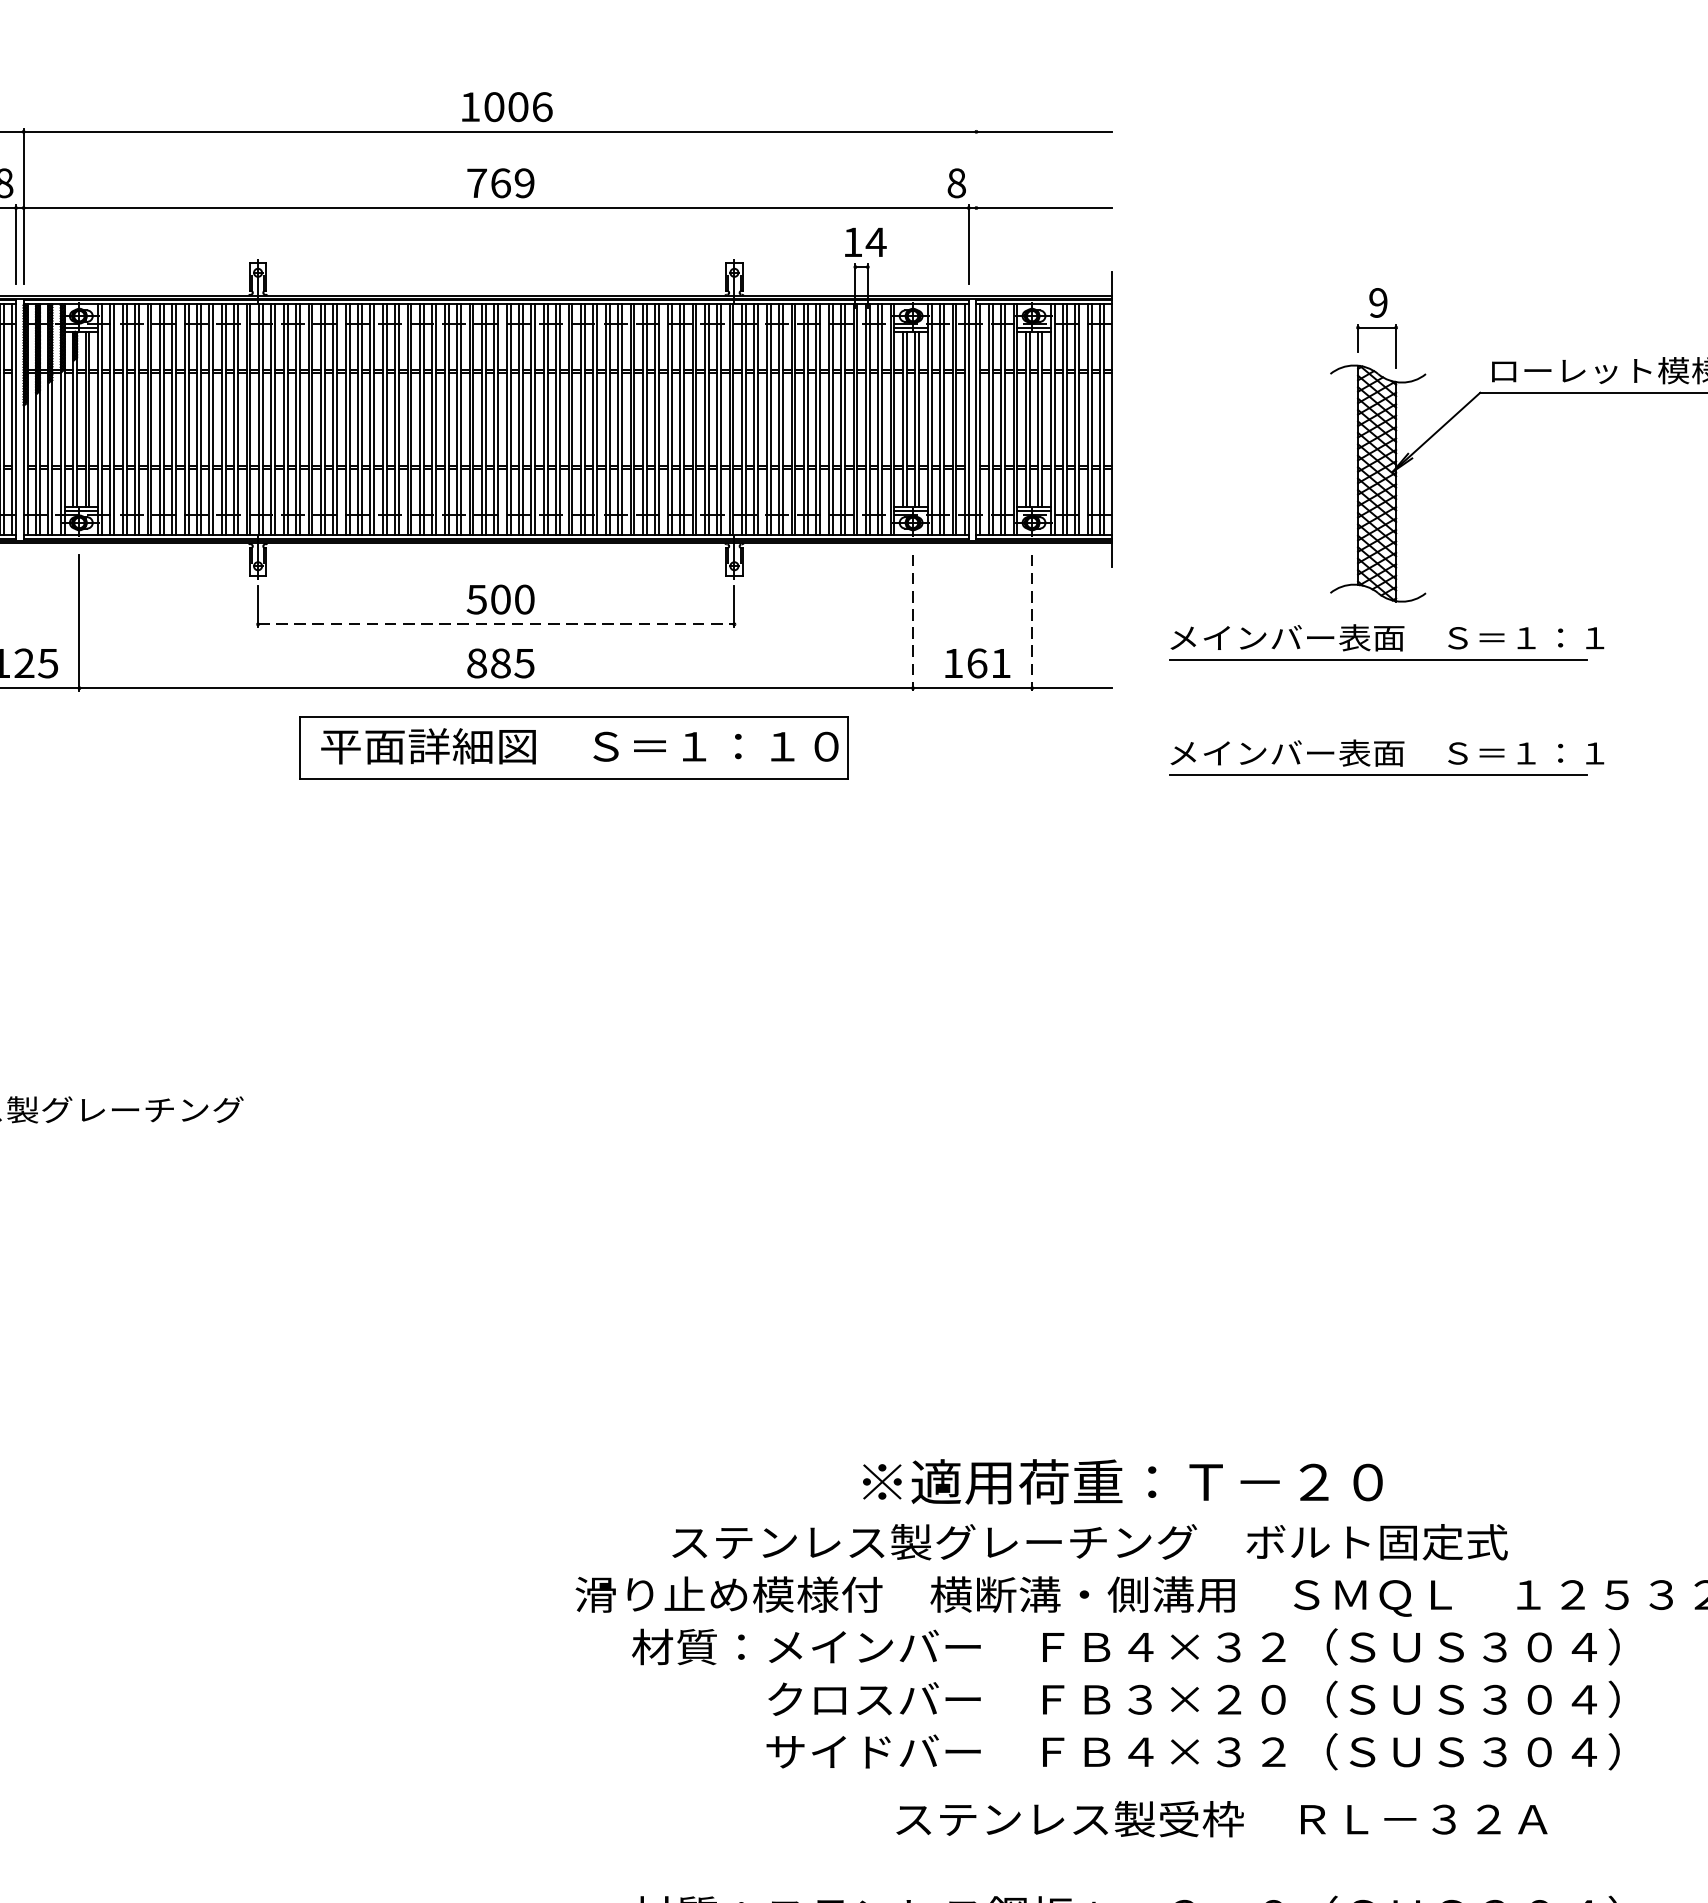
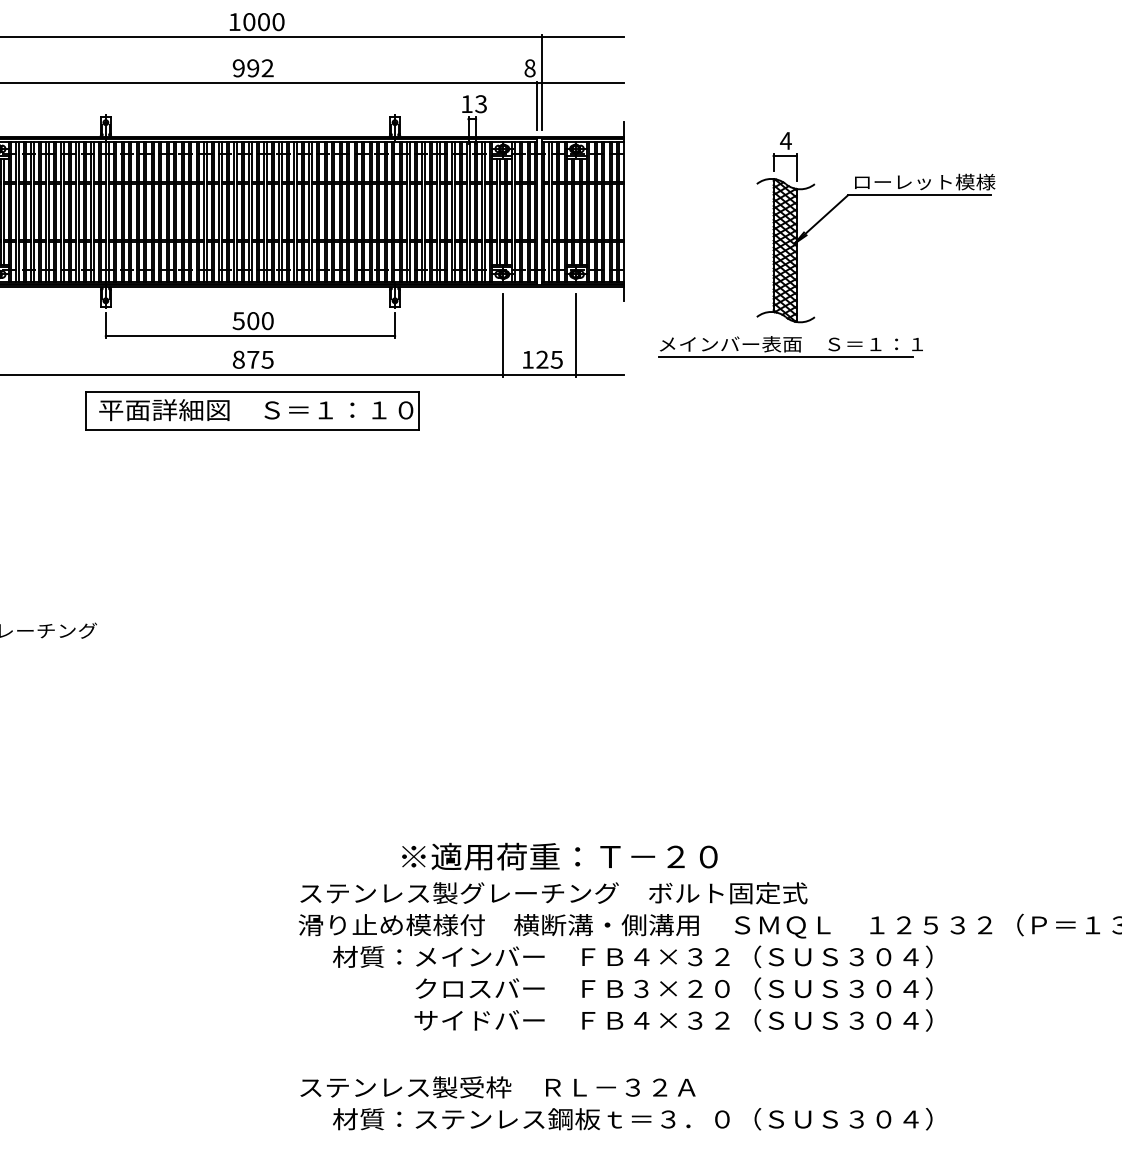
text: (542, 106) -> (278, 21), 1006 -> 1000
text: (499, 183) -> (252, 68), 769 -> 992
line: (975, 206) -> (541, 82), added
text: (875, 242) -> (480, 104), 14 -> 13
text: (1377, 302) -> (785, 140), 9 -> 4
line: (913, 623) -> (503, 335), dashed -> solid
line: (1031, 623) -> (575, 335), dashed -> solid
line: (496, 625) -> (250, 336), dashed -> solid
text: (501, 662) -> (253, 359), 885 -> 875
text: (988, 662) -> (549, 359), 161 -> 125
part: (573, 746) -> (252, 410), moved
part: (1385, 756) -> (790, 416), removed
text: (1122, 1481) -> (559, 856), moved
text: (1089, 1542) -> (553, 893), moved
text: (1221, 1819) -> (497, 1087), moved

